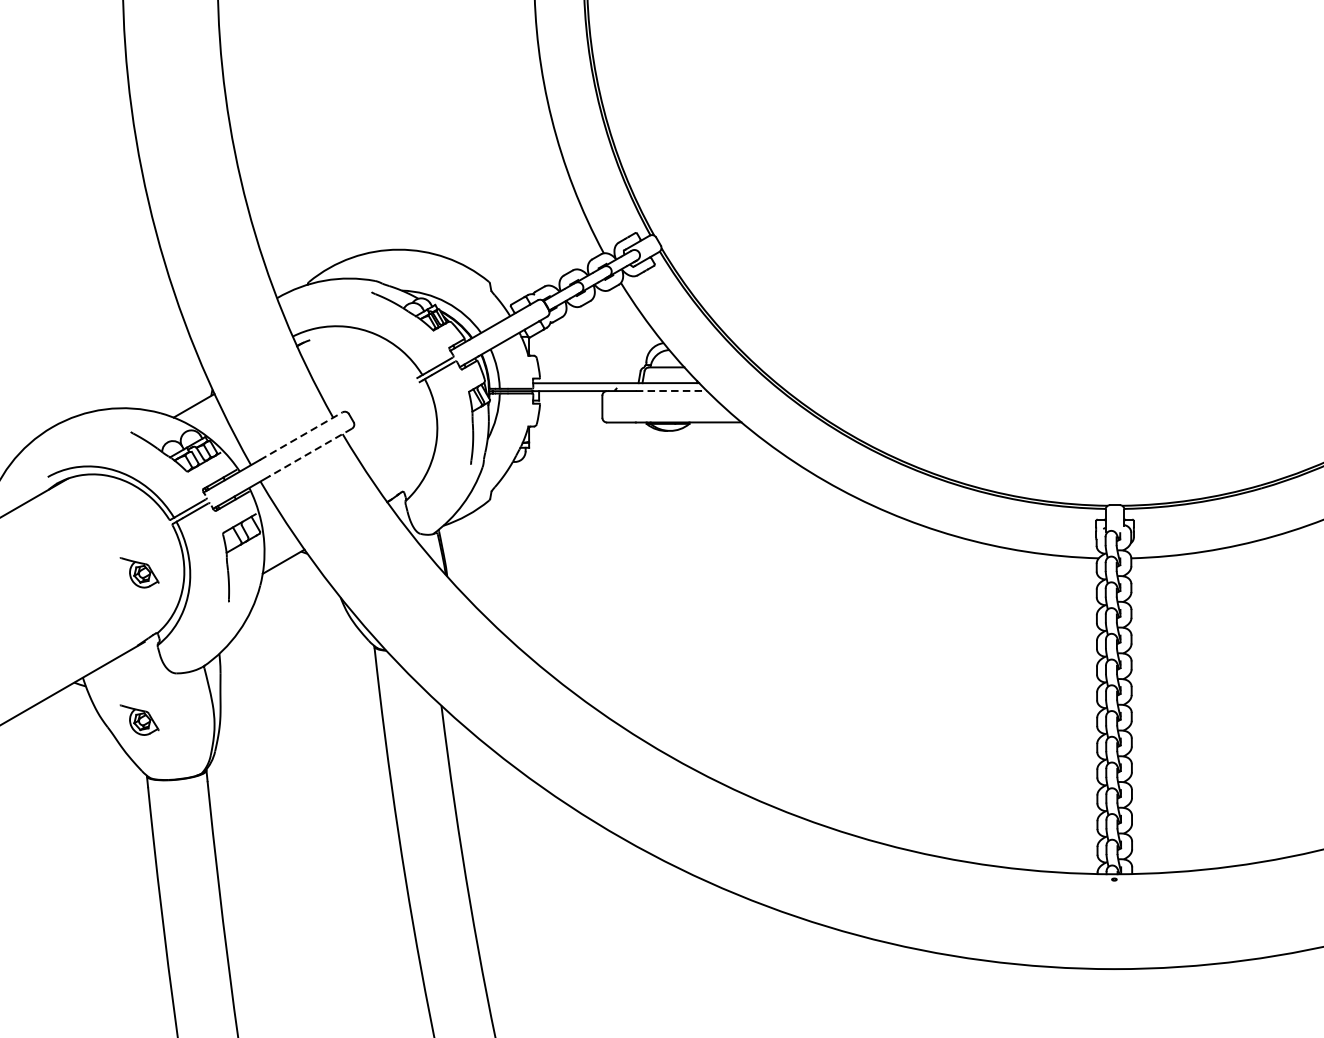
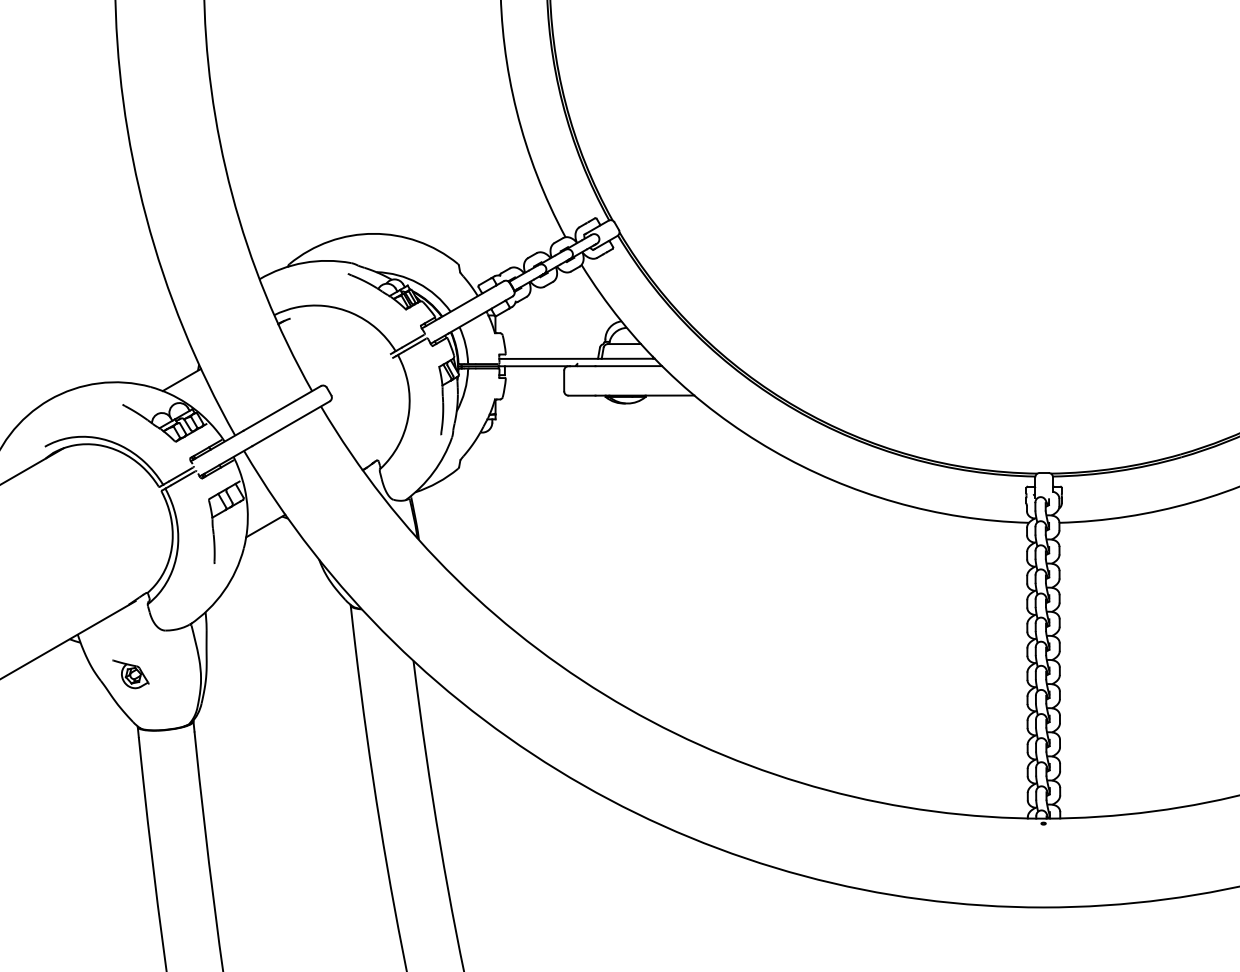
line: (672, 391) -> (629, 366), dashed -> solid
line: (301, 436) -> (282, 408), dashed -> solid
line: (311, 452) -> (291, 423), dashed -> solid
part: (139, 572) -> (130, 536), removed

